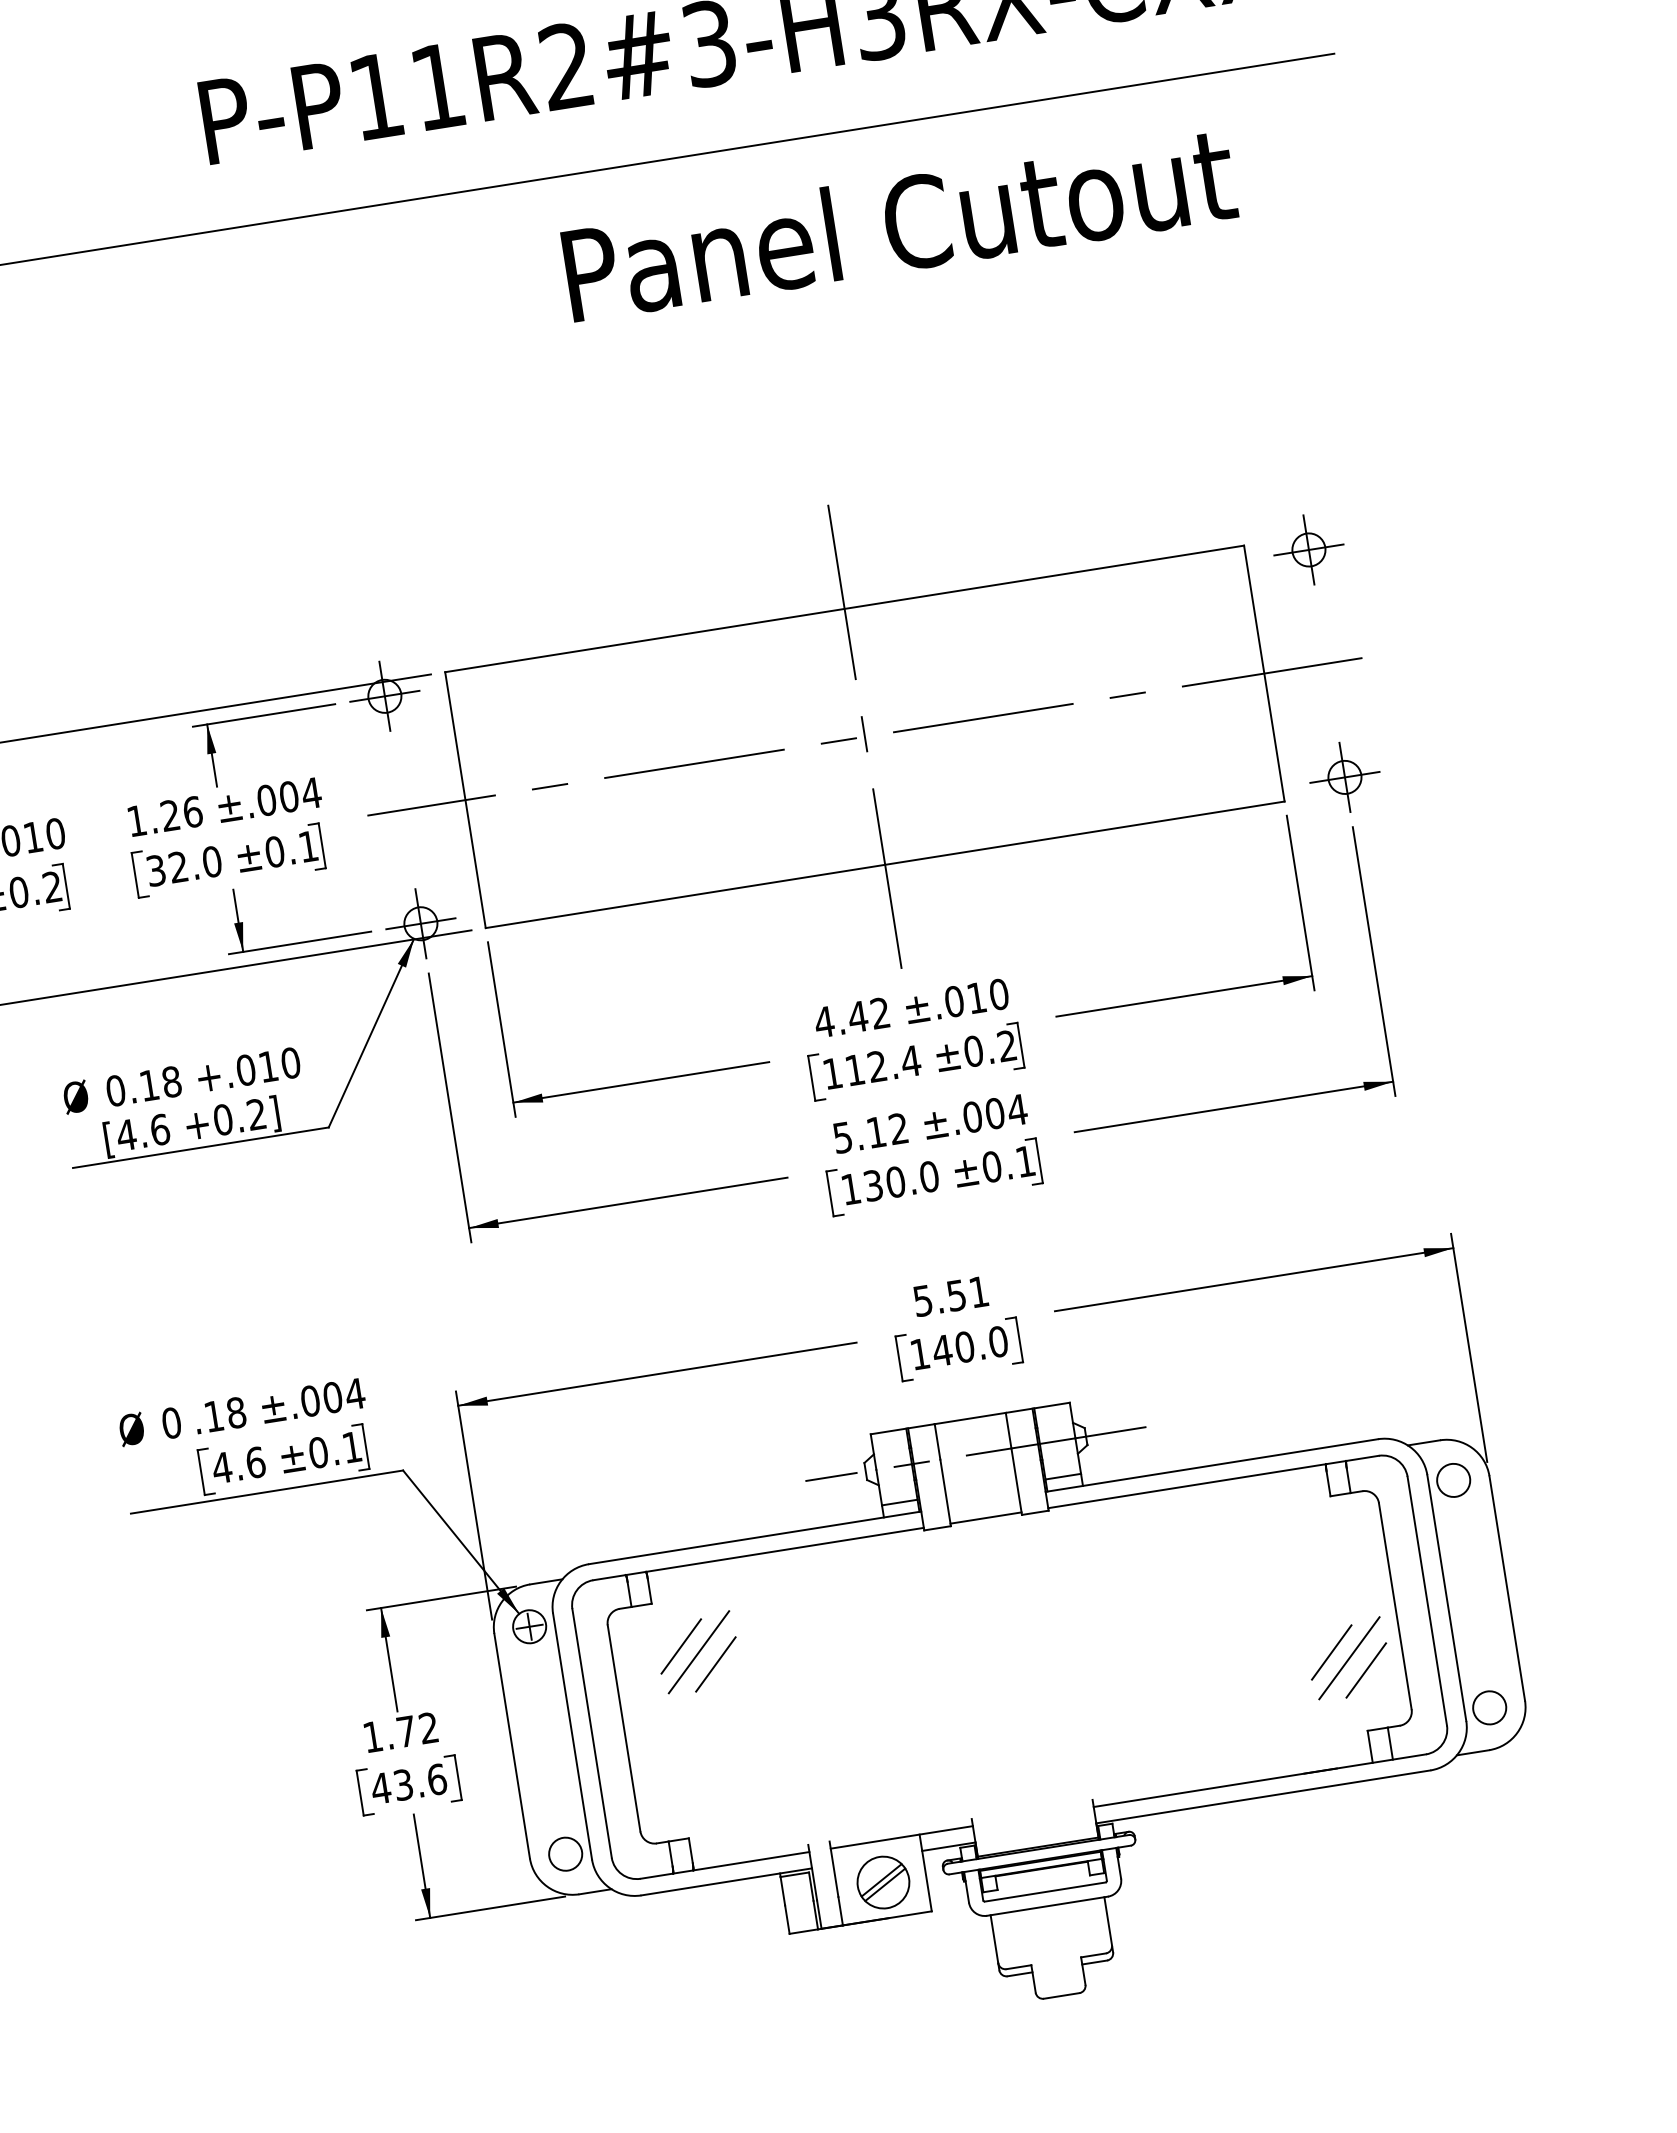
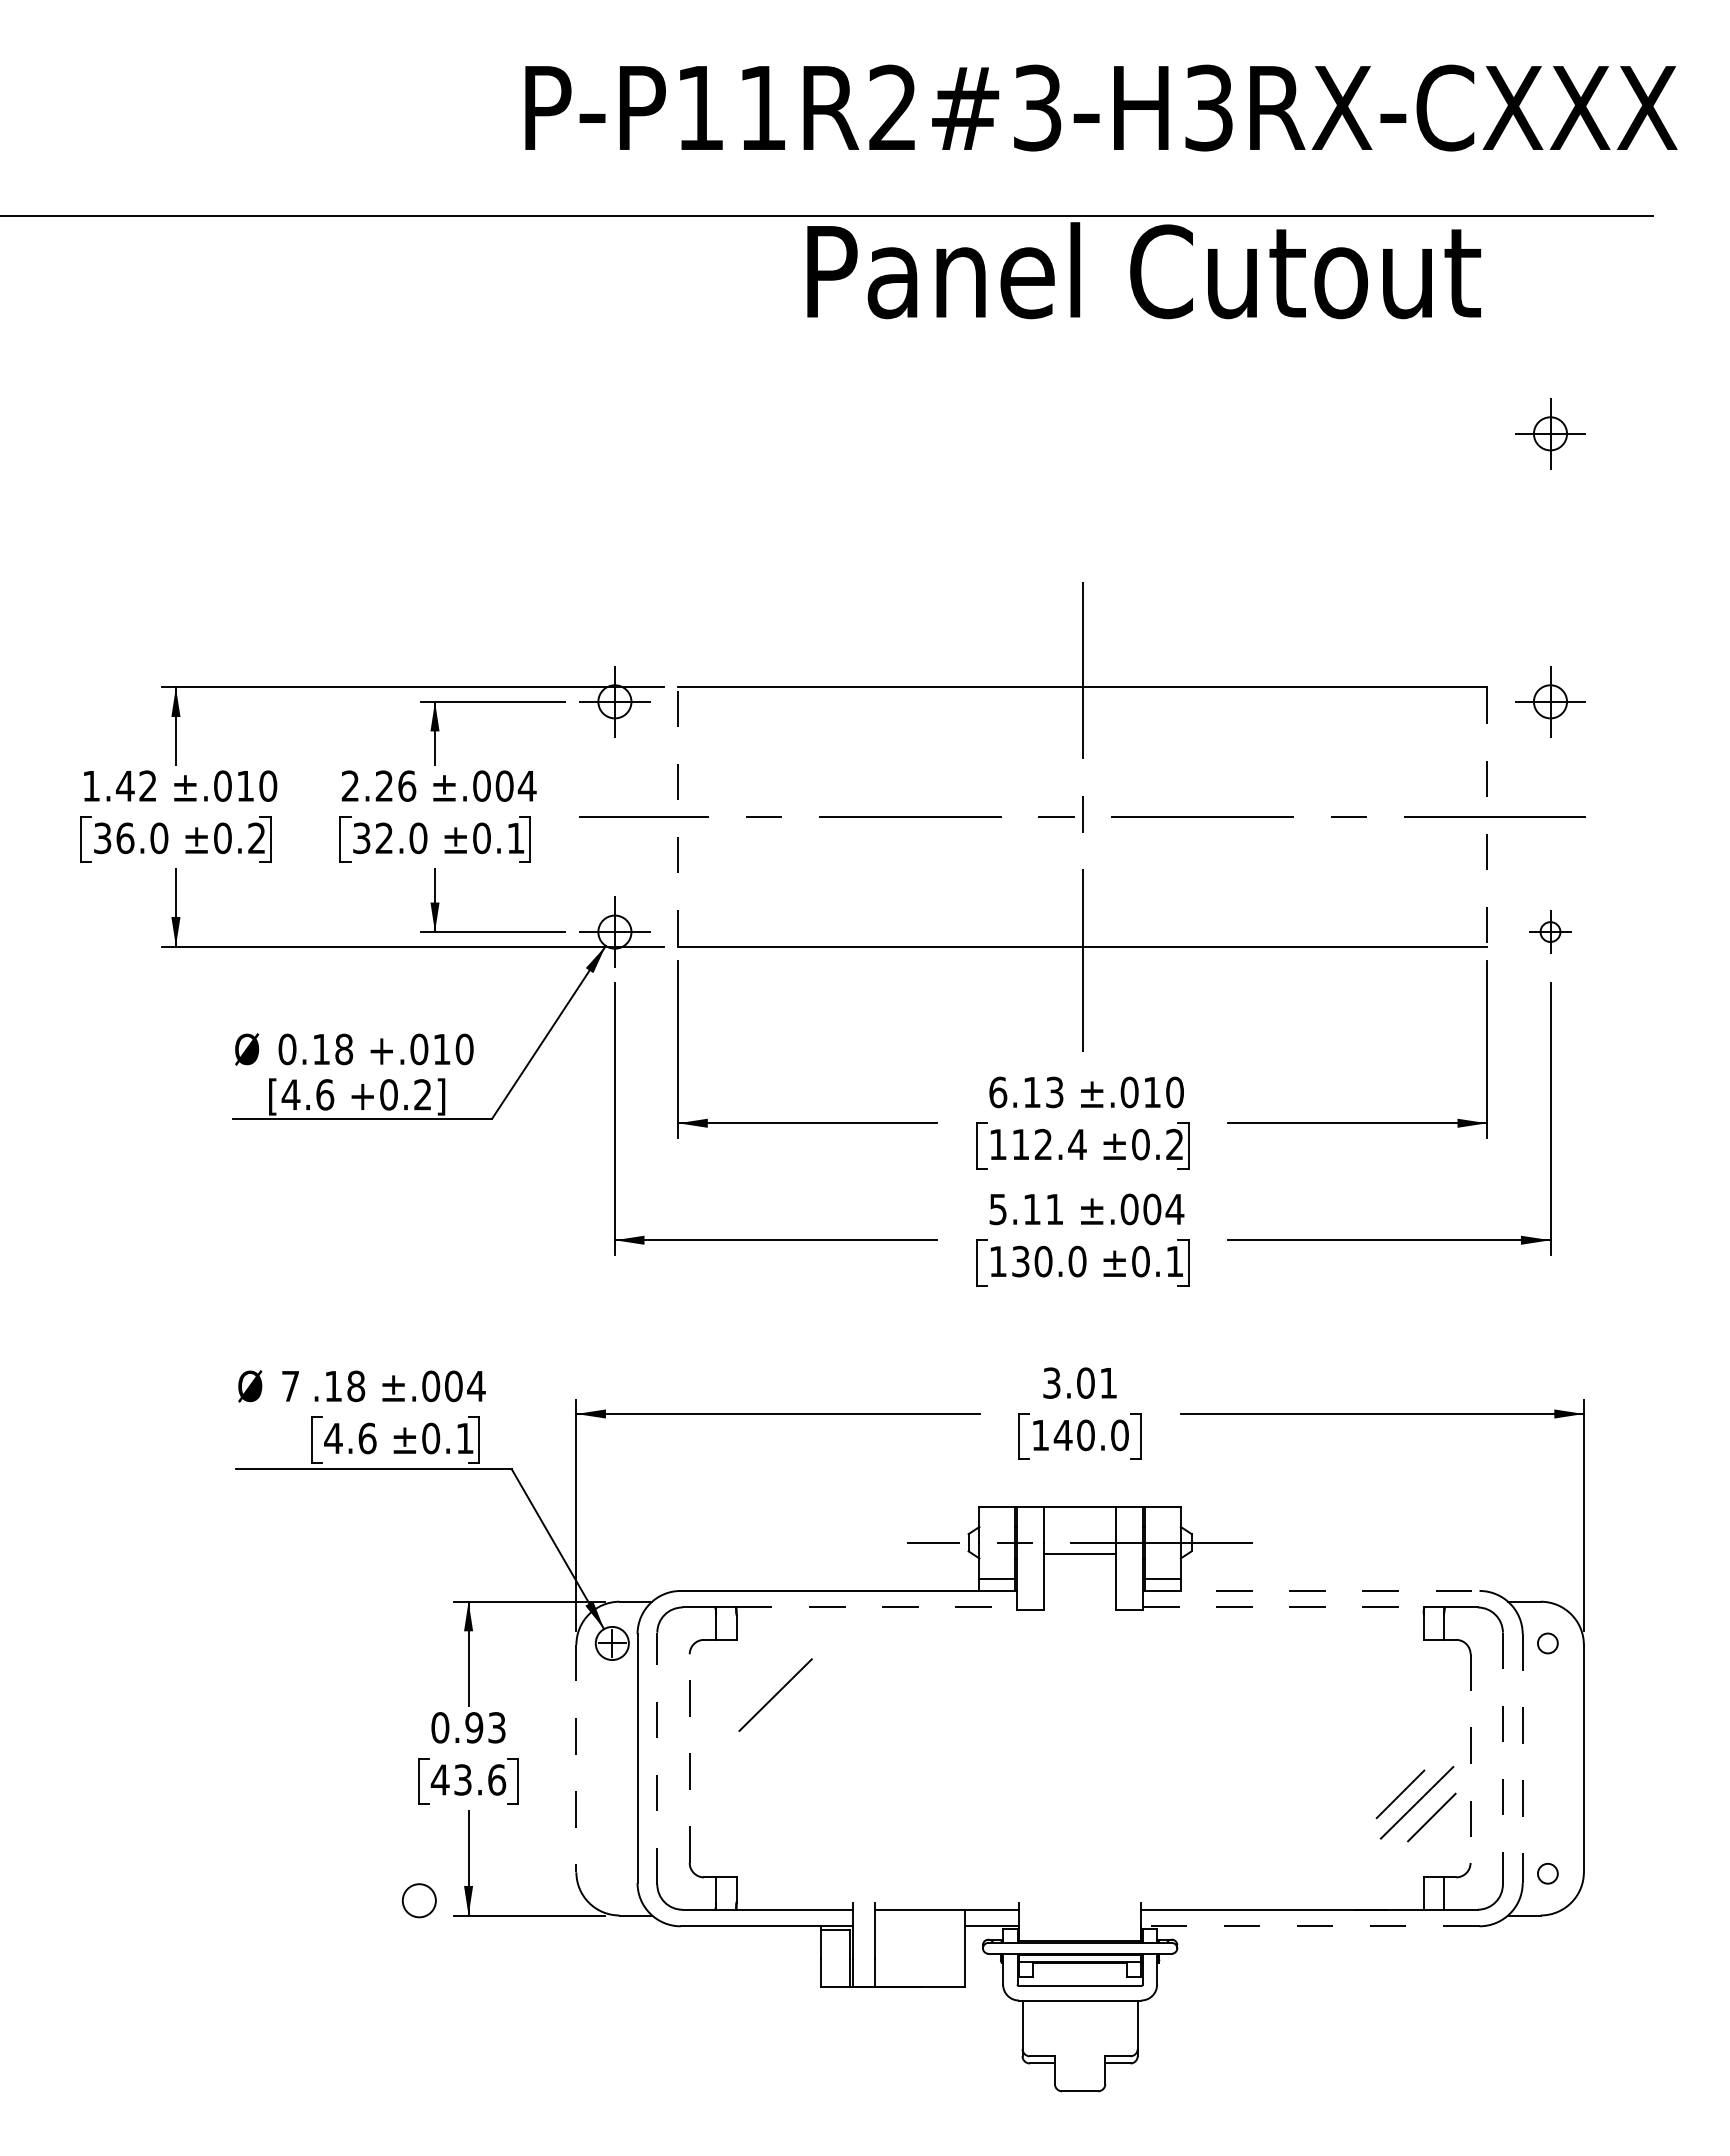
text: (898, 223) -> (1143, 270), moved
part: (1266, 284) -> (1550, 433), added
line: (1264, 673) -> (1487, 816), solid -> dashed
part: (1344, 776) -> (1550, 931), size x0.6
line: (465, 799) -> (678, 816), solid -> dashed
text: (135, 820) -> (349, 785), 1.26 -> 2.26
text: (851, 1017) -> (1025, 1092), 4.42 -> 6.13
text: (898, 1127) -> (1054, 1208), 5.12 -> 5.11
text: (940, 1297) -> (1069, 1382), 5.51 -> 3.01
text: (171, 1423) -> (290, 1386), 0 -> 7
line: (1211, 1465) -> (1311, 1590), solid -> dashed
circle: (1453, 1480) -> (1547, 1643), size x0.6
line: (1186, 1486) -> (1283, 1607), solid -> dashed
line: (986, 1518) -> (1080, 1554), moved
line: (784, 1549) -> (876, 1607), solid -> dashed
line: (1446, 1597) -> (1522, 1758), solid -> dashed
line: (1426, 1601) -> (1502, 1758), solid -> dashed
line: (1395, 1607) -> (1470, 1759), solid -> dashed
line: (680, 1646) -> (758, 1686), removed
line: (715, 1664) -> (790, 1709), removed
circle: (1489, 1707) -> (1547, 1873), size x0.6
line: (623, 1728) -> (689, 1758), solid -> dashed
text: (400, 1732) -> (468, 1727), 1.72 -> 0.93
line: (592, 1733) -> (657, 1758), solid -> dashed
line: (512, 1745) -> (576, 1758), solid -> dashed
line: (1262, 1797) -> (1309, 1926), solid -> dashed
circle: (564, 1854) -> (418, 1900), moved
part: (883, 1882) -> (921, 1951), removed

